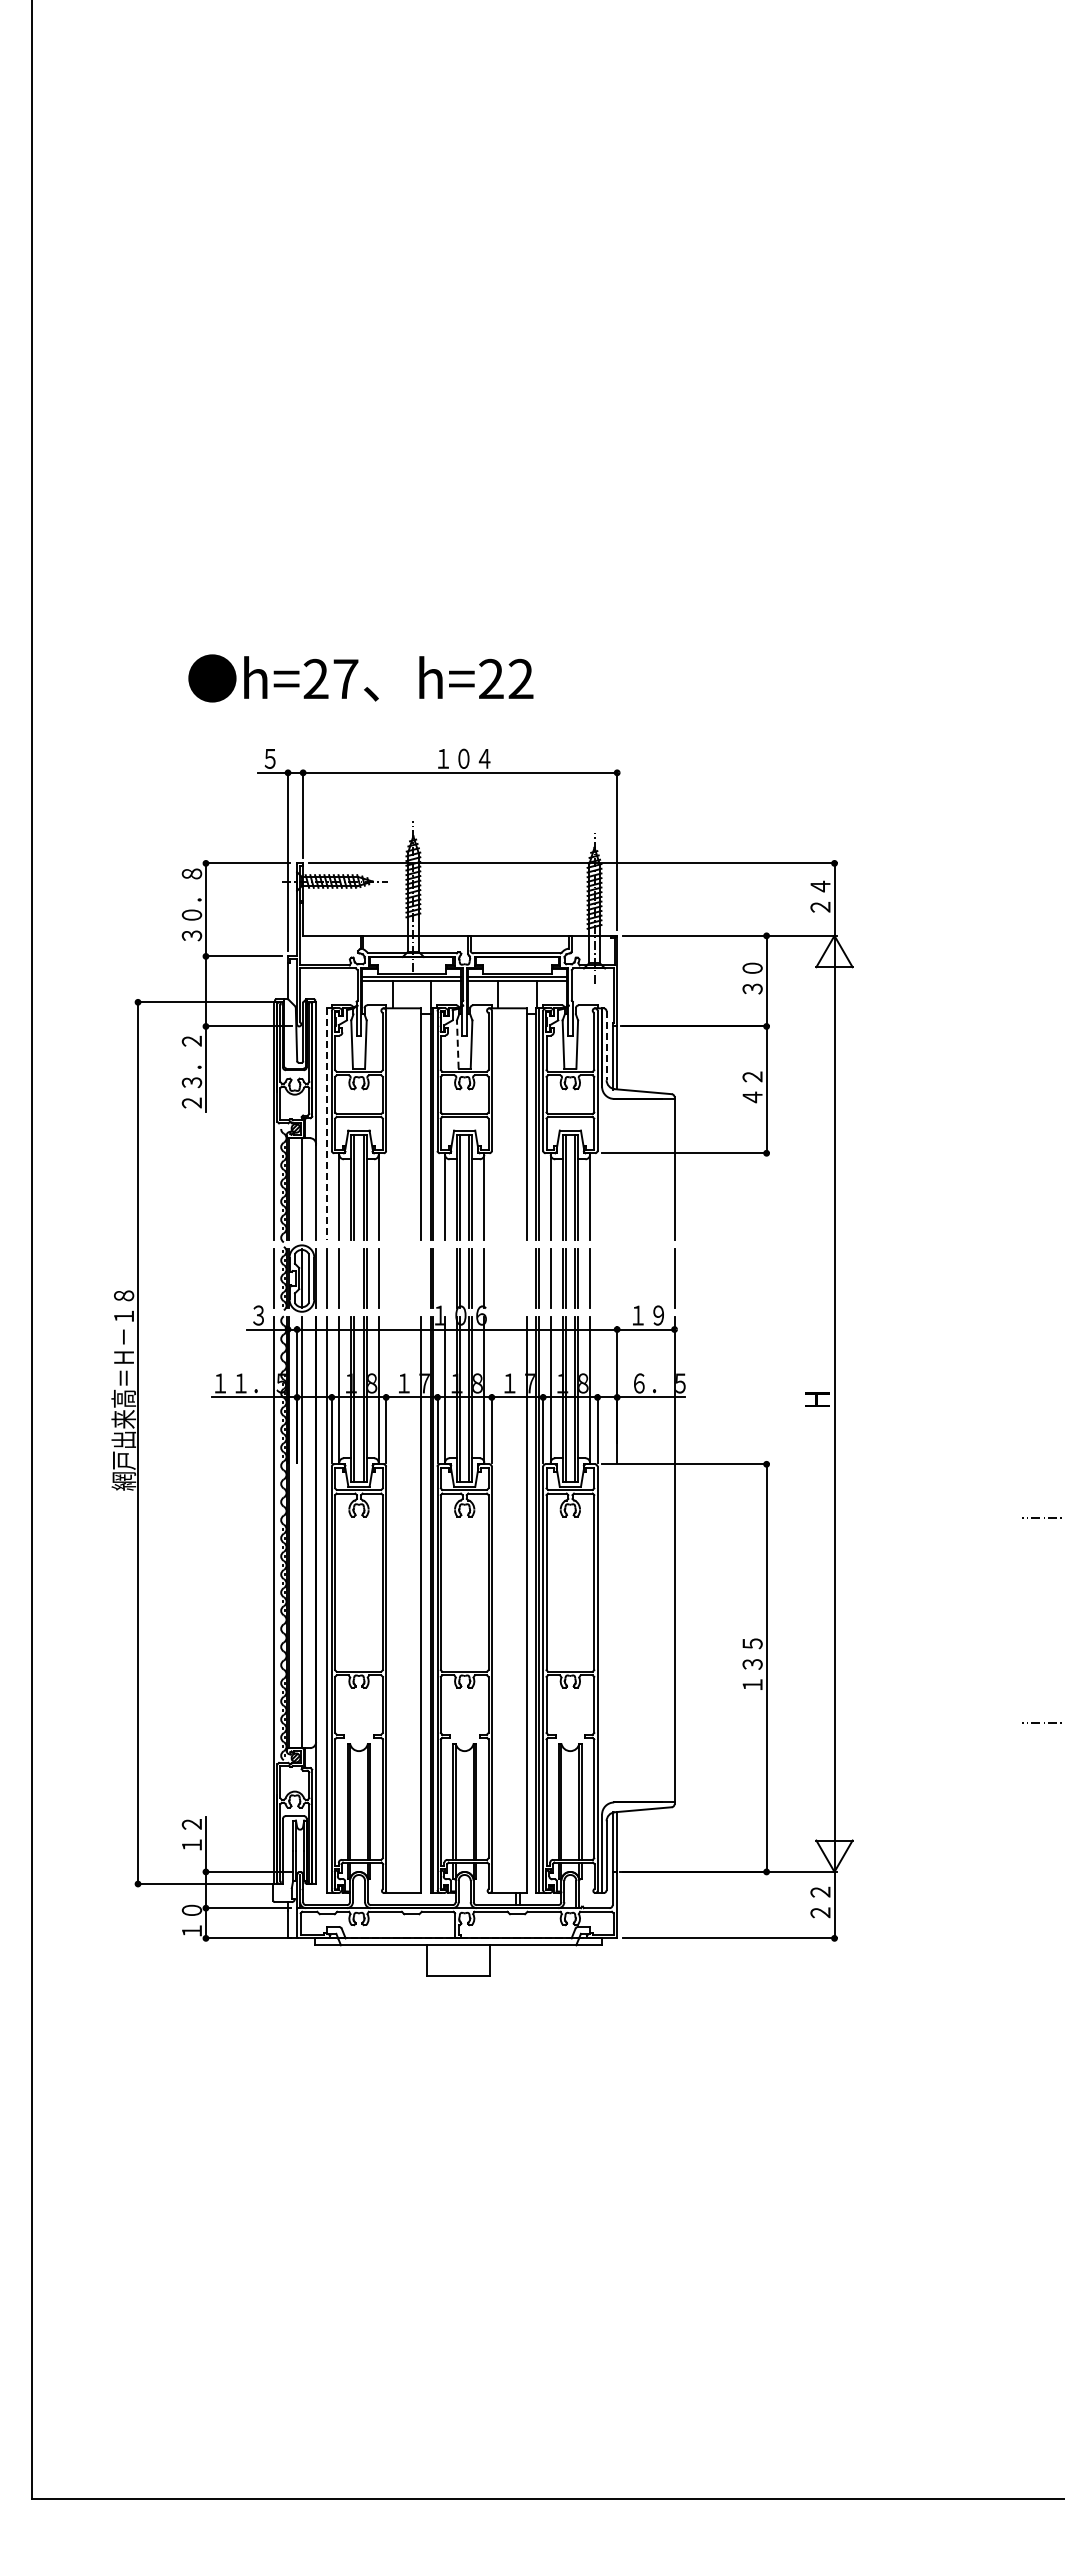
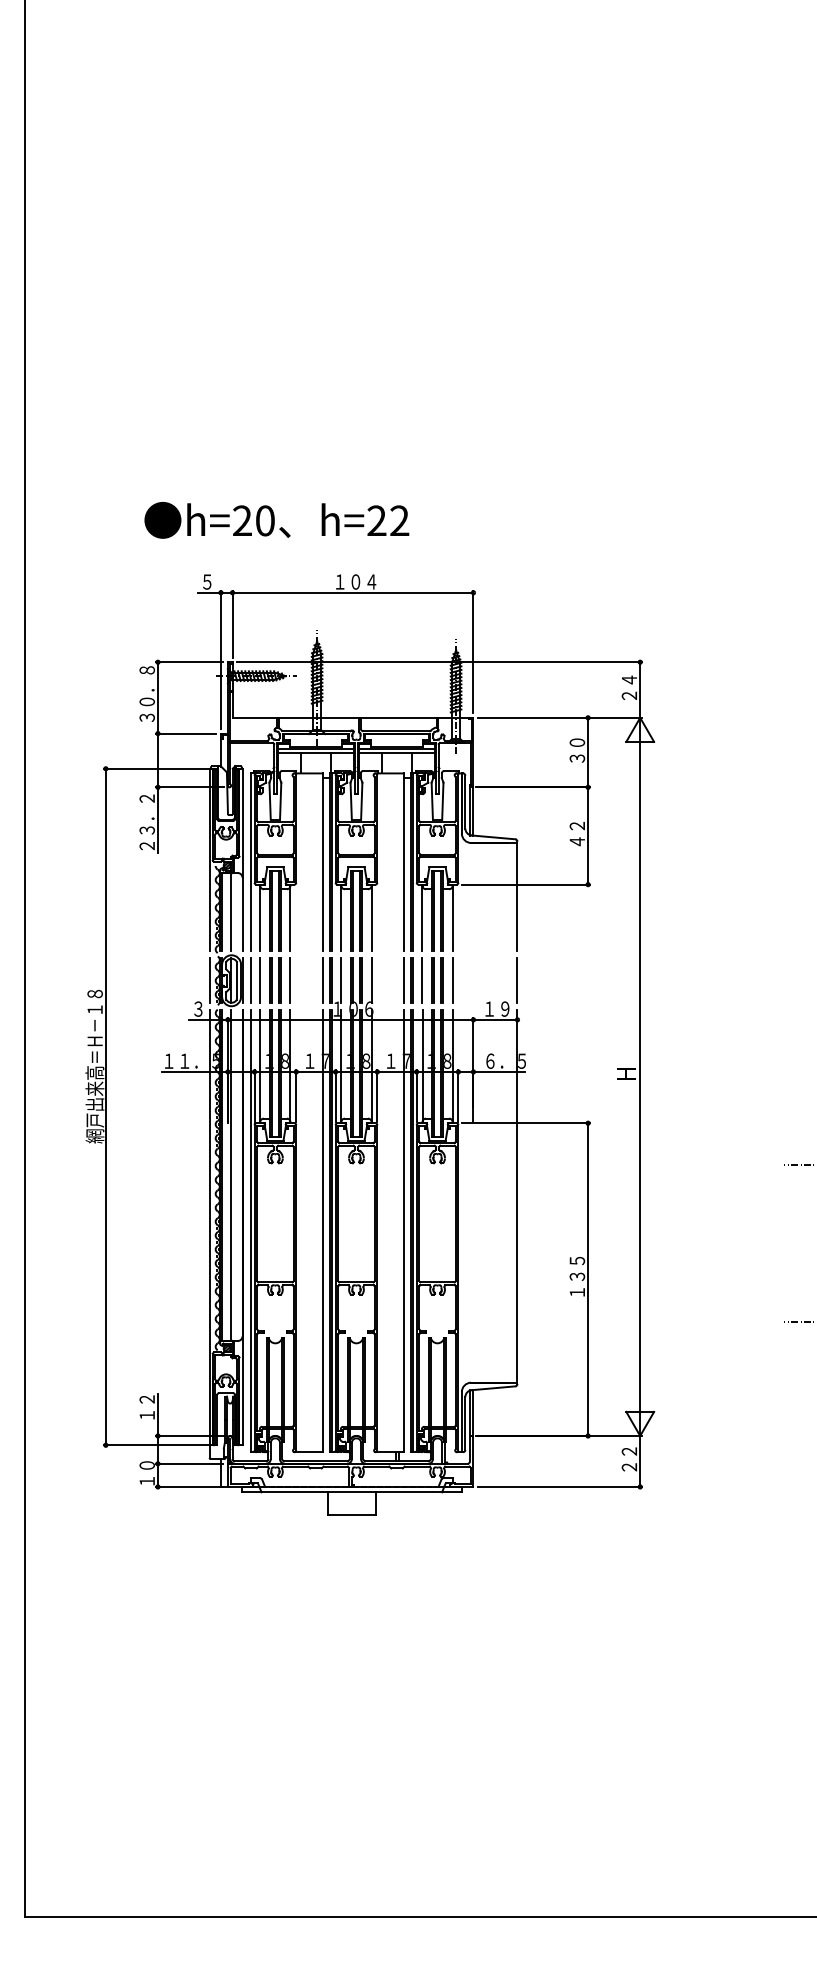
text: (345, 678) -> (265, 520), h=27 -> h=20
line: (457, 1044) -> (350, 801), dashed -> solid
line: (606, 1046) -> (465, 802), dashed -> solid
line: (327, 1124) -> (251, 862), dashed -> solid
line: (351, 1278) -> (269, 980), added
line: (420, 1278) -> (322, 980), added
line: (445, 1278) -> (341, 980), added
line: (526, 1278) -> (403, 980), added

